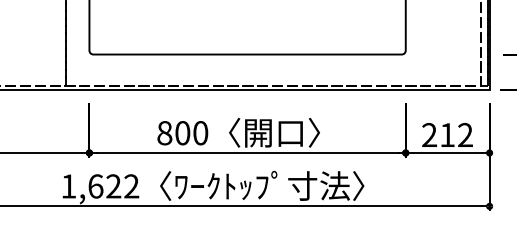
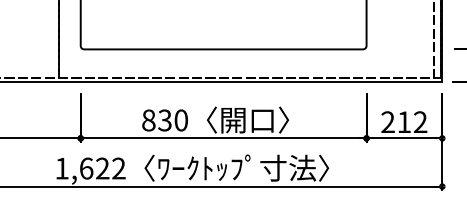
text: (182, 133) -> (164, 120), 800 -> 830

